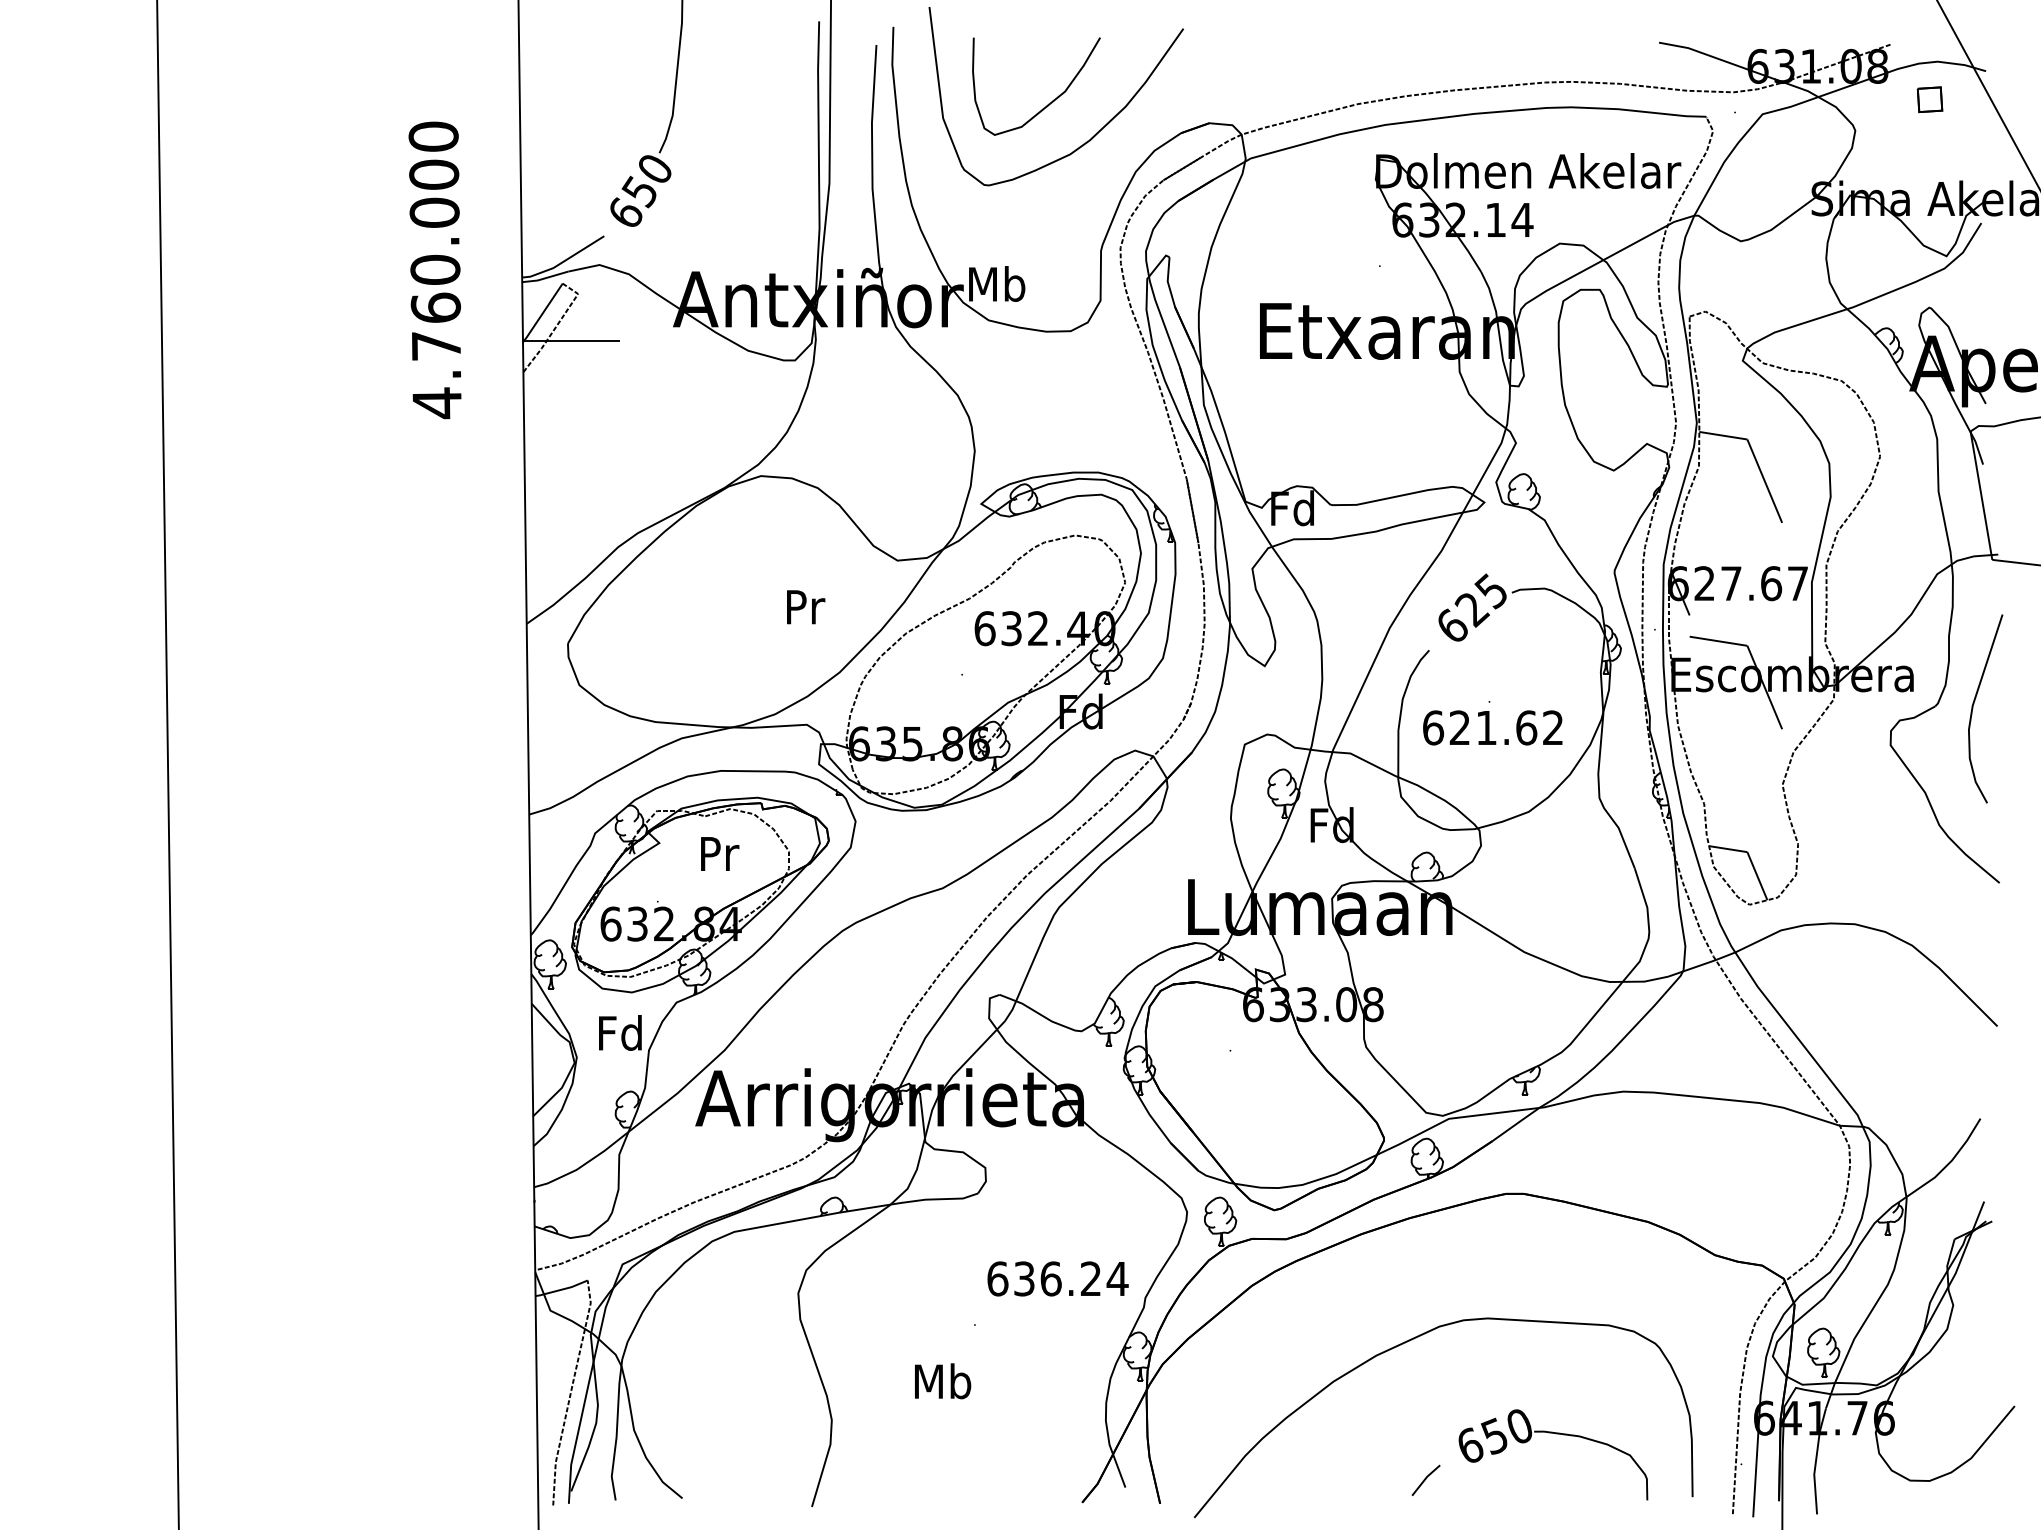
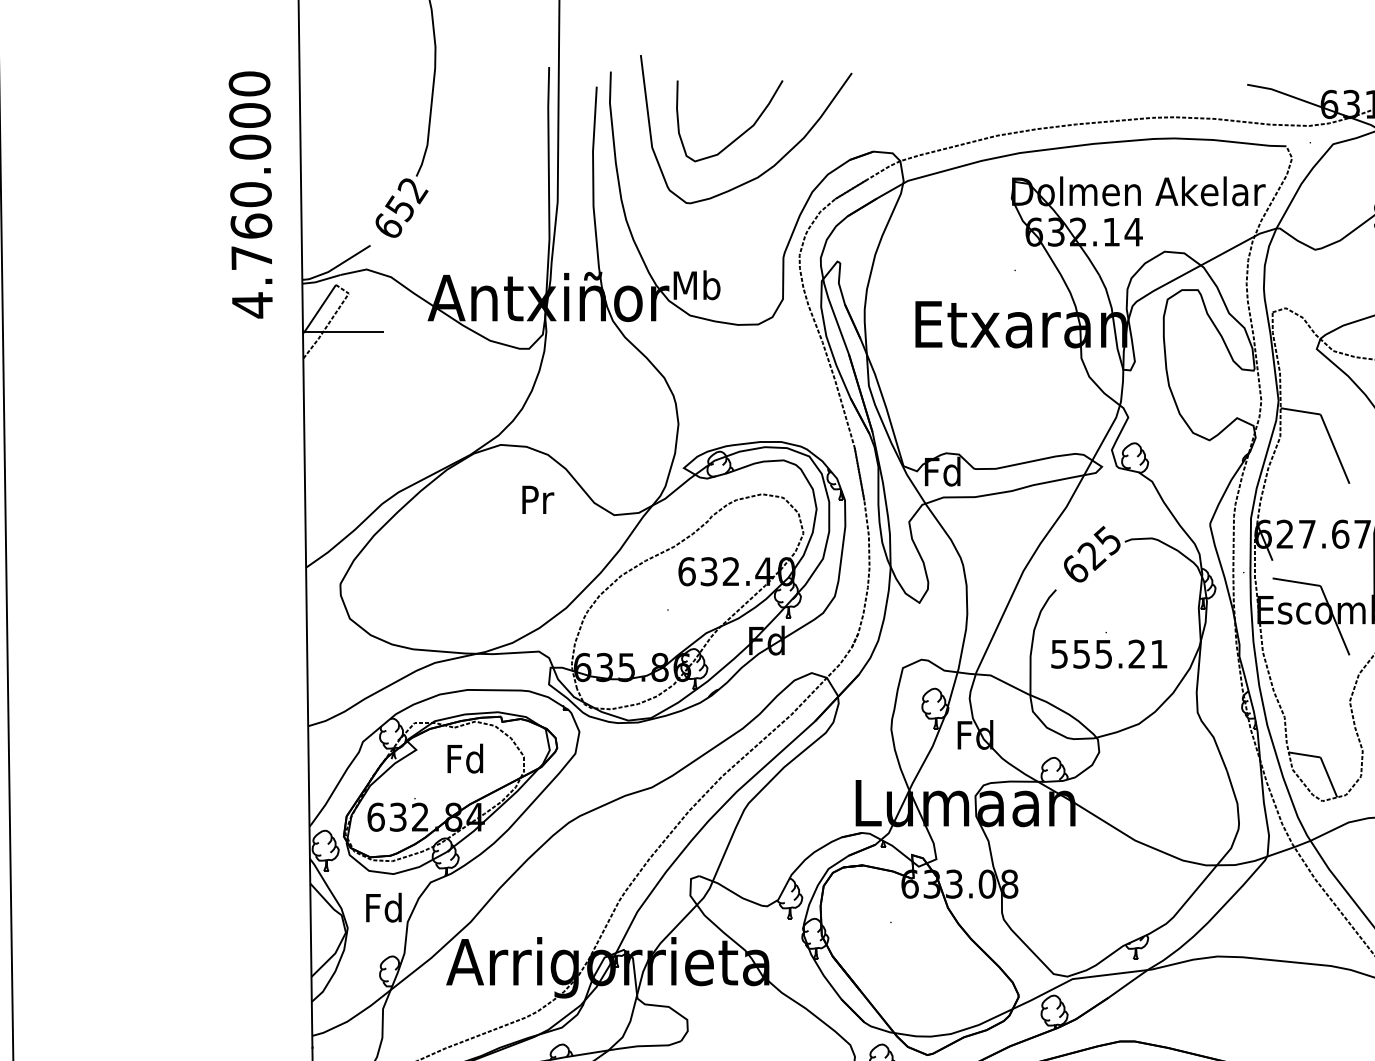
text: (655, 170) -> (413, 190), 650 -> 652
text: (434, 270) -> (250, 195), moved
text: (806, 607) -> (538, 500), moved
text: (1492, 727) -> (1108, 653), 621.62 -> 555.21
text: (718, 853) -> (465, 758), Pr -> Fd

